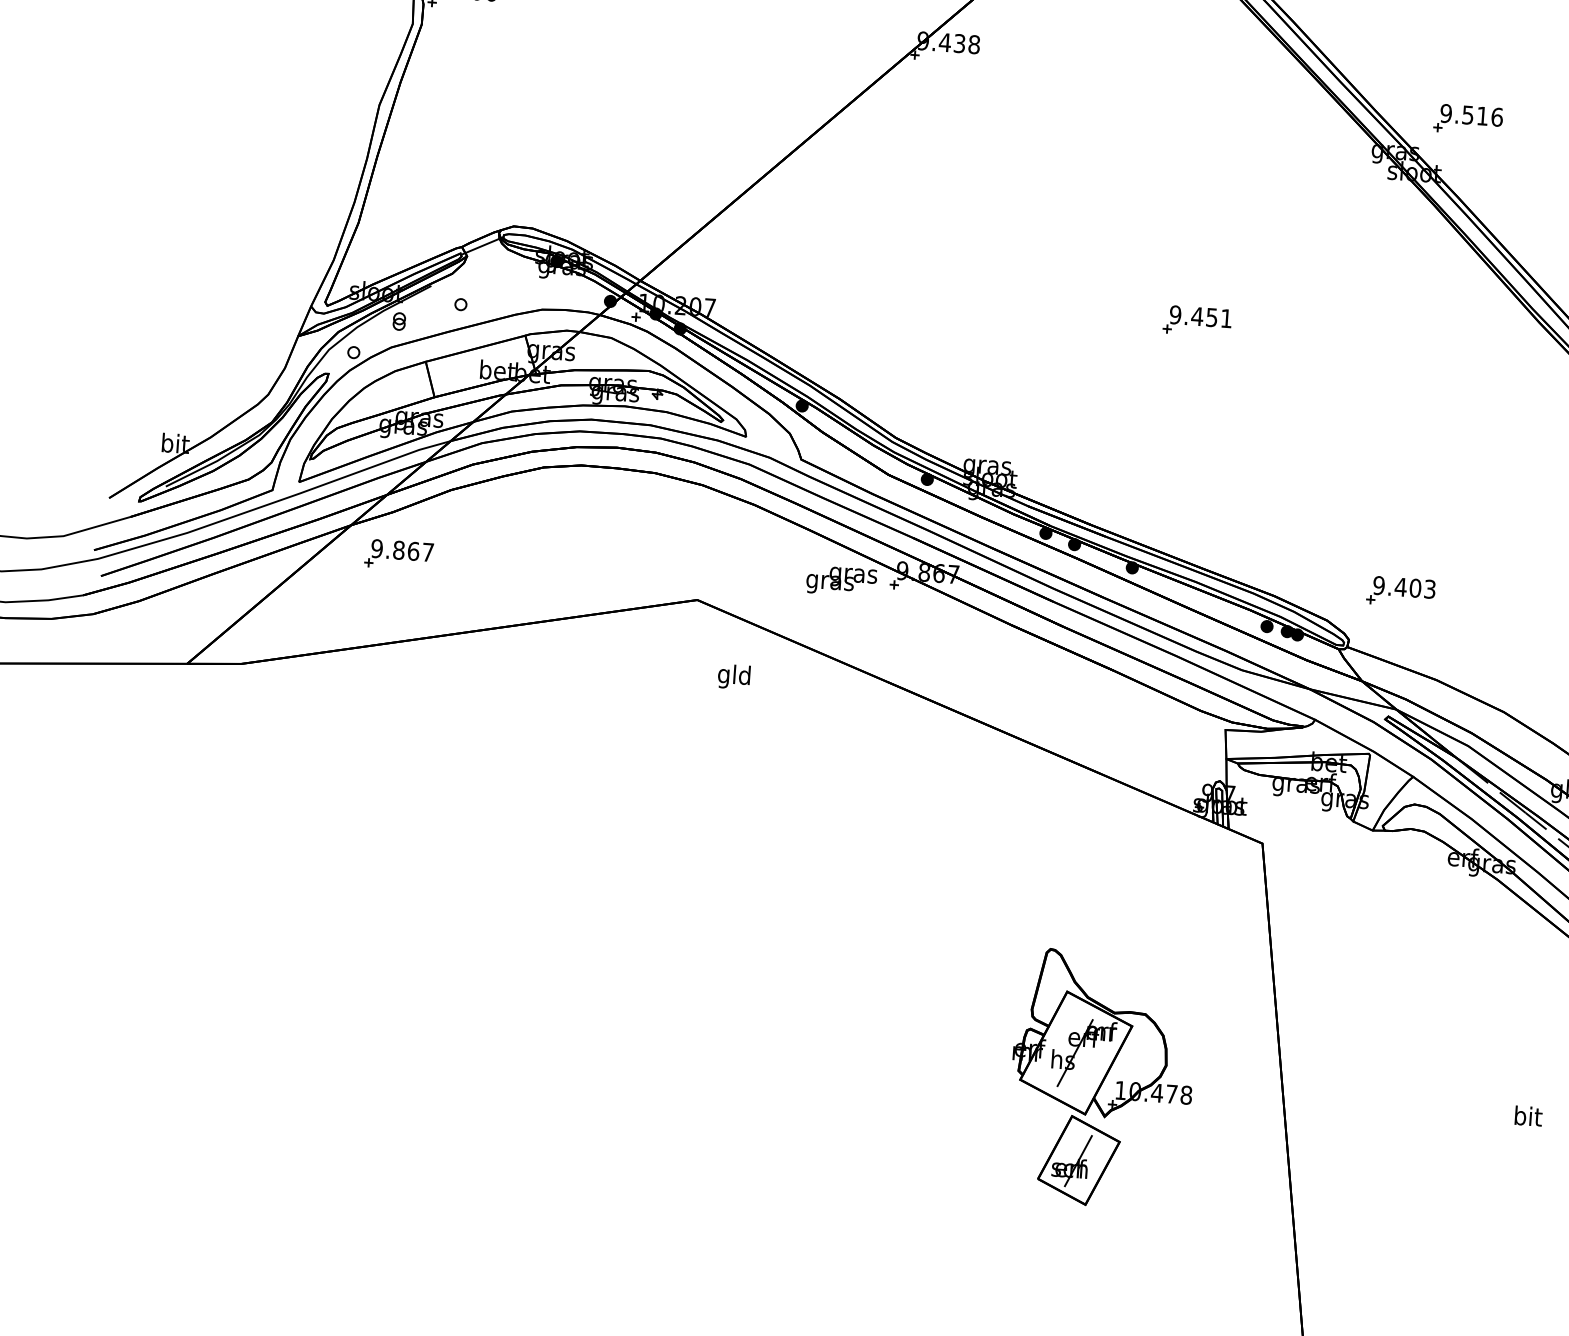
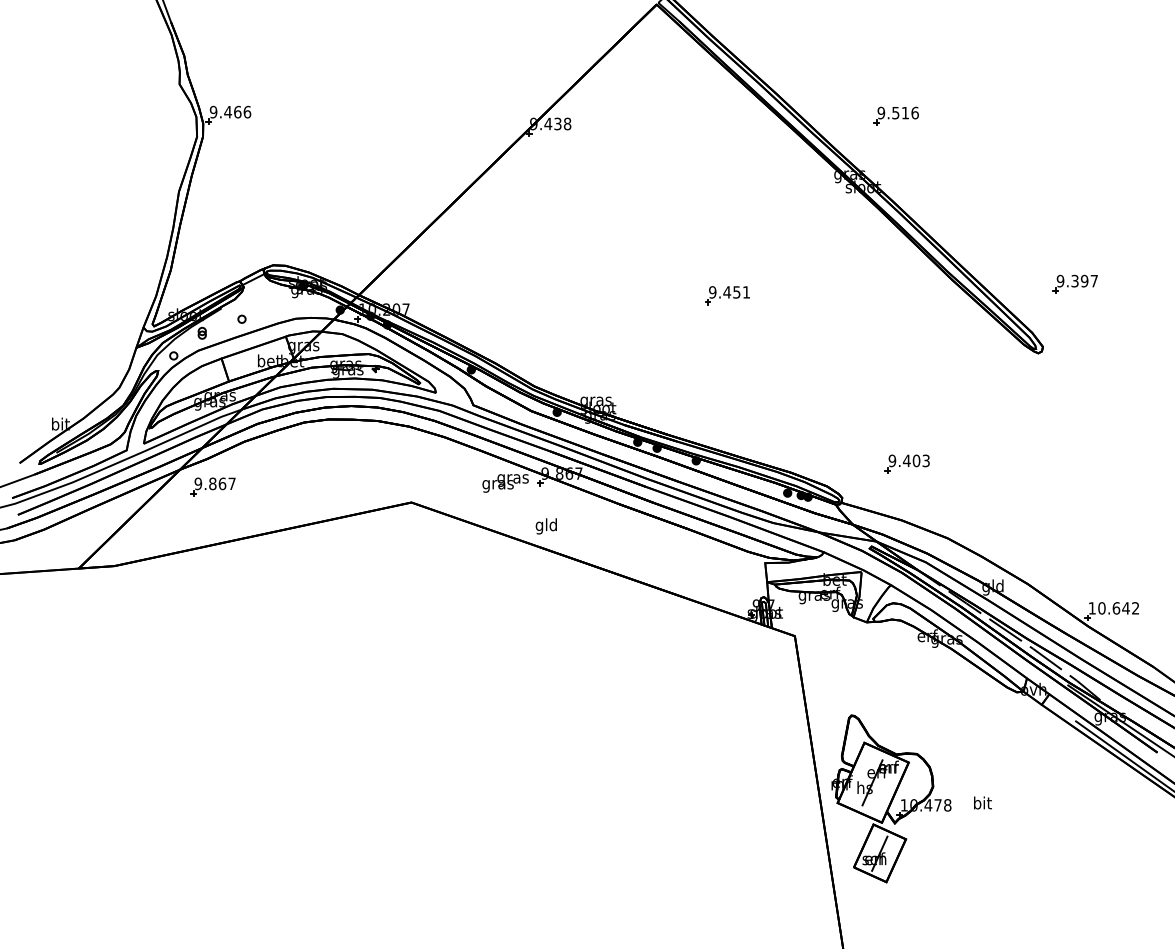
part: (1467, 118) -> (895, 115), moved
part: (1400, 591) -> (906, 463), moved
text: (732, 676) -> (545, 526), moved
part: (1102, 1078) -> (891, 798), moved

